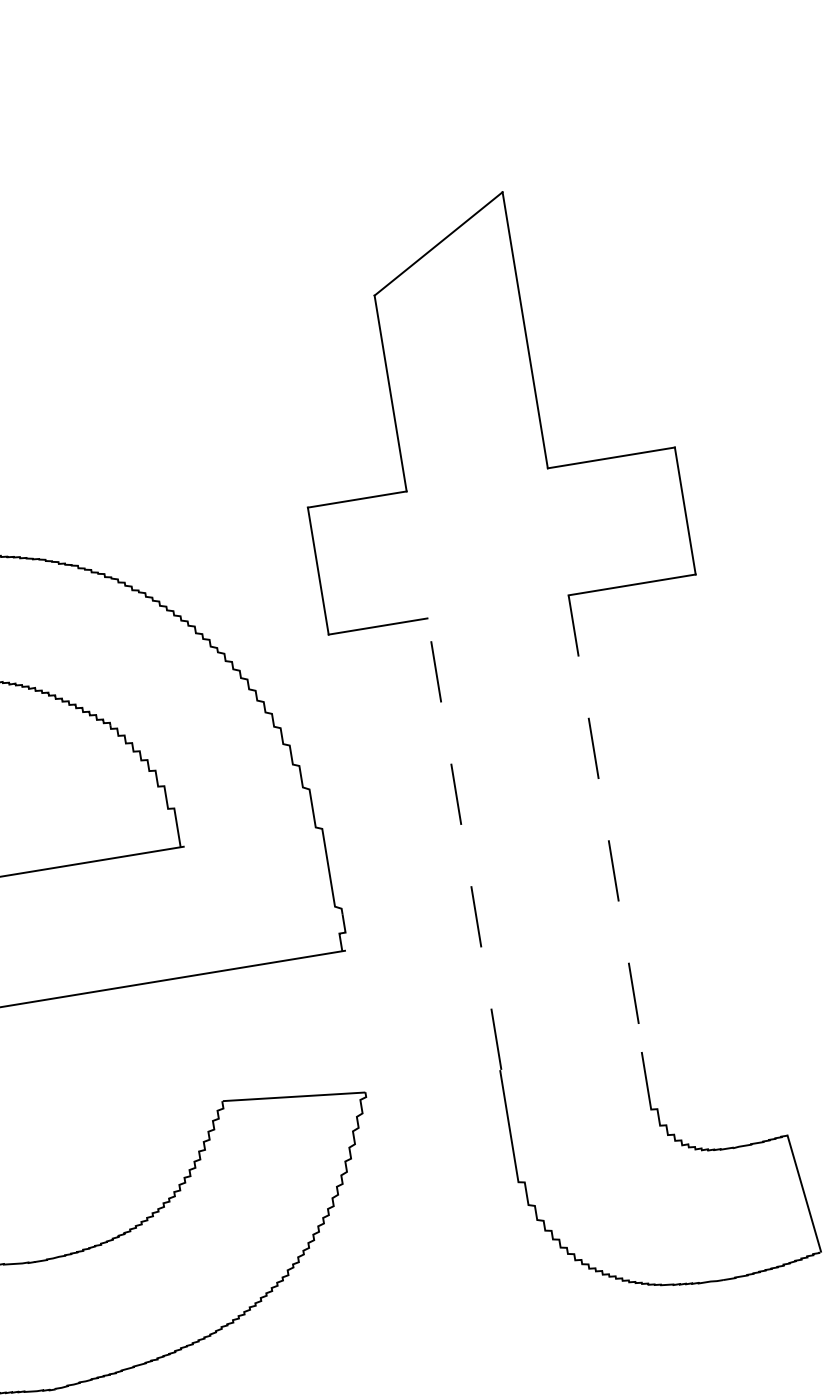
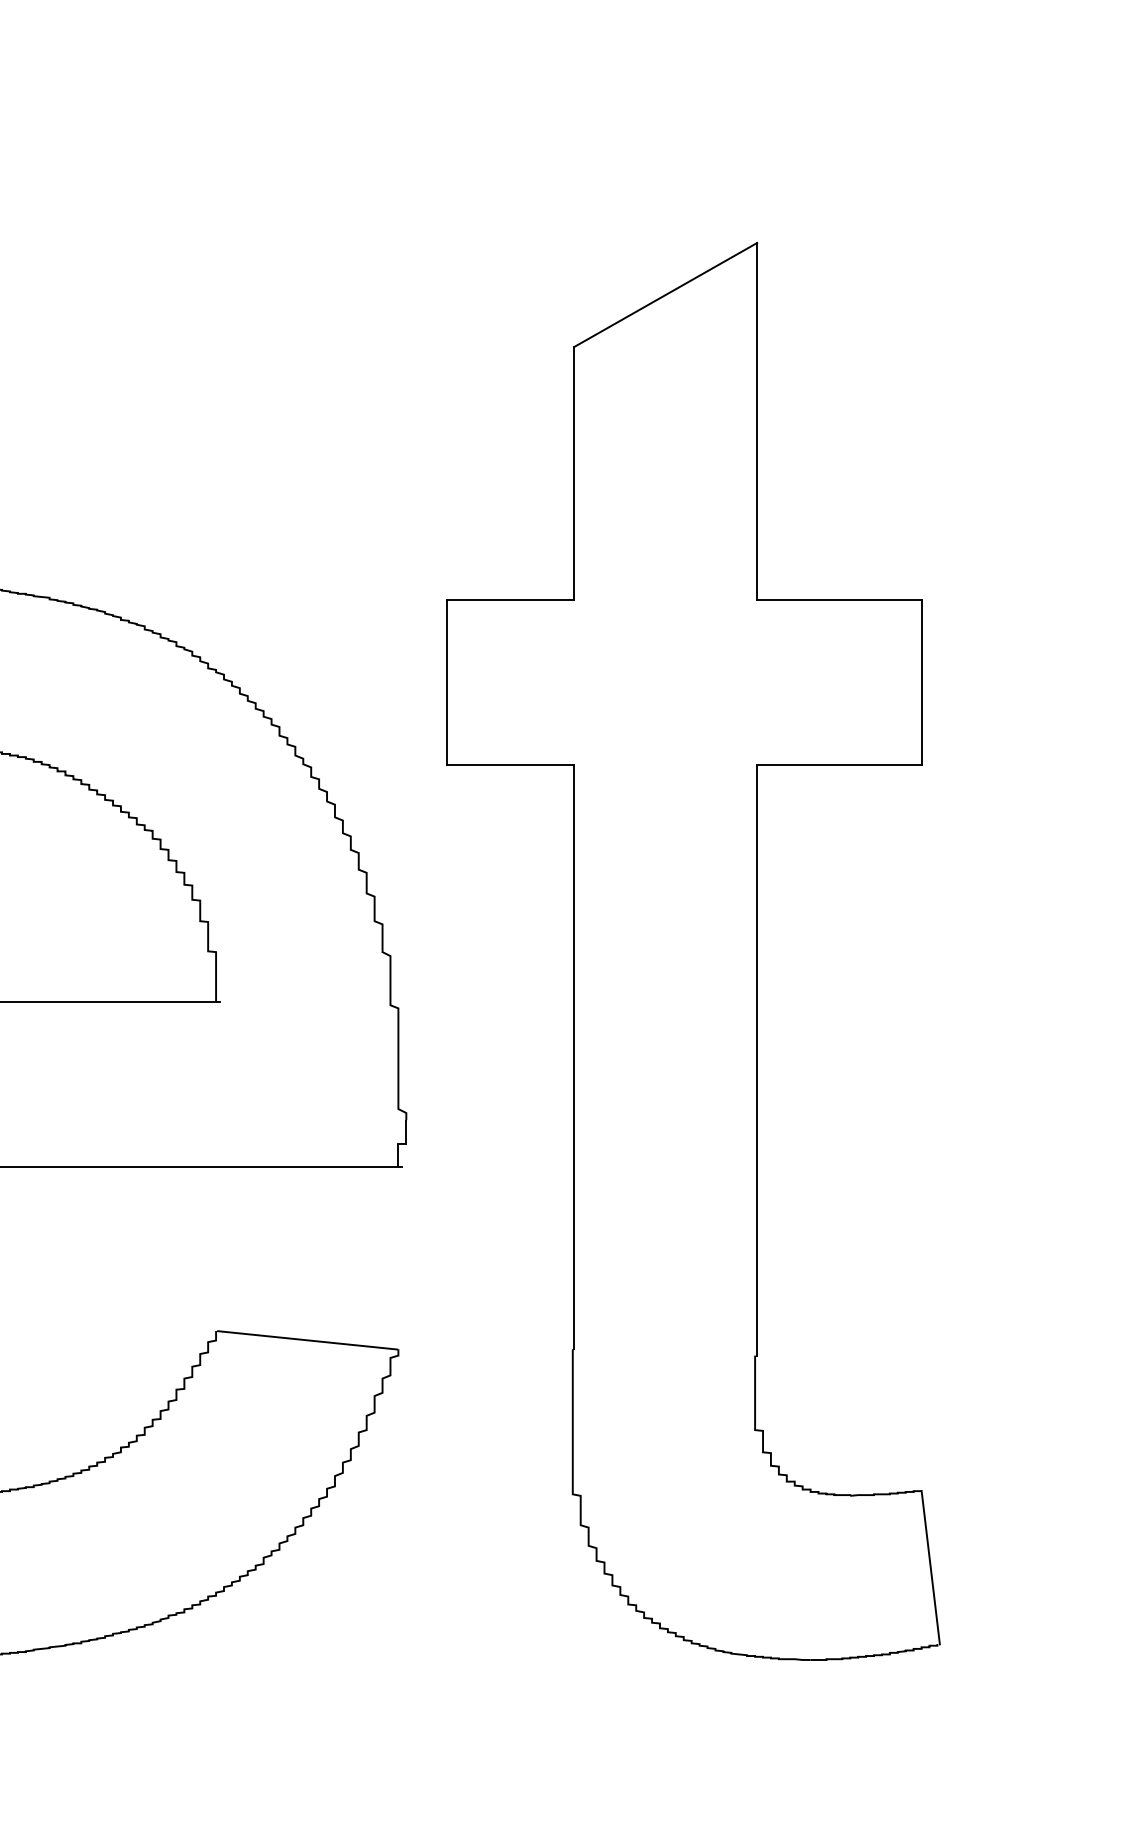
line: (606, 823) -> (757, 1060), dashed -> solid
line: (464, 843) -> (574, 1056), dashed -> solid

